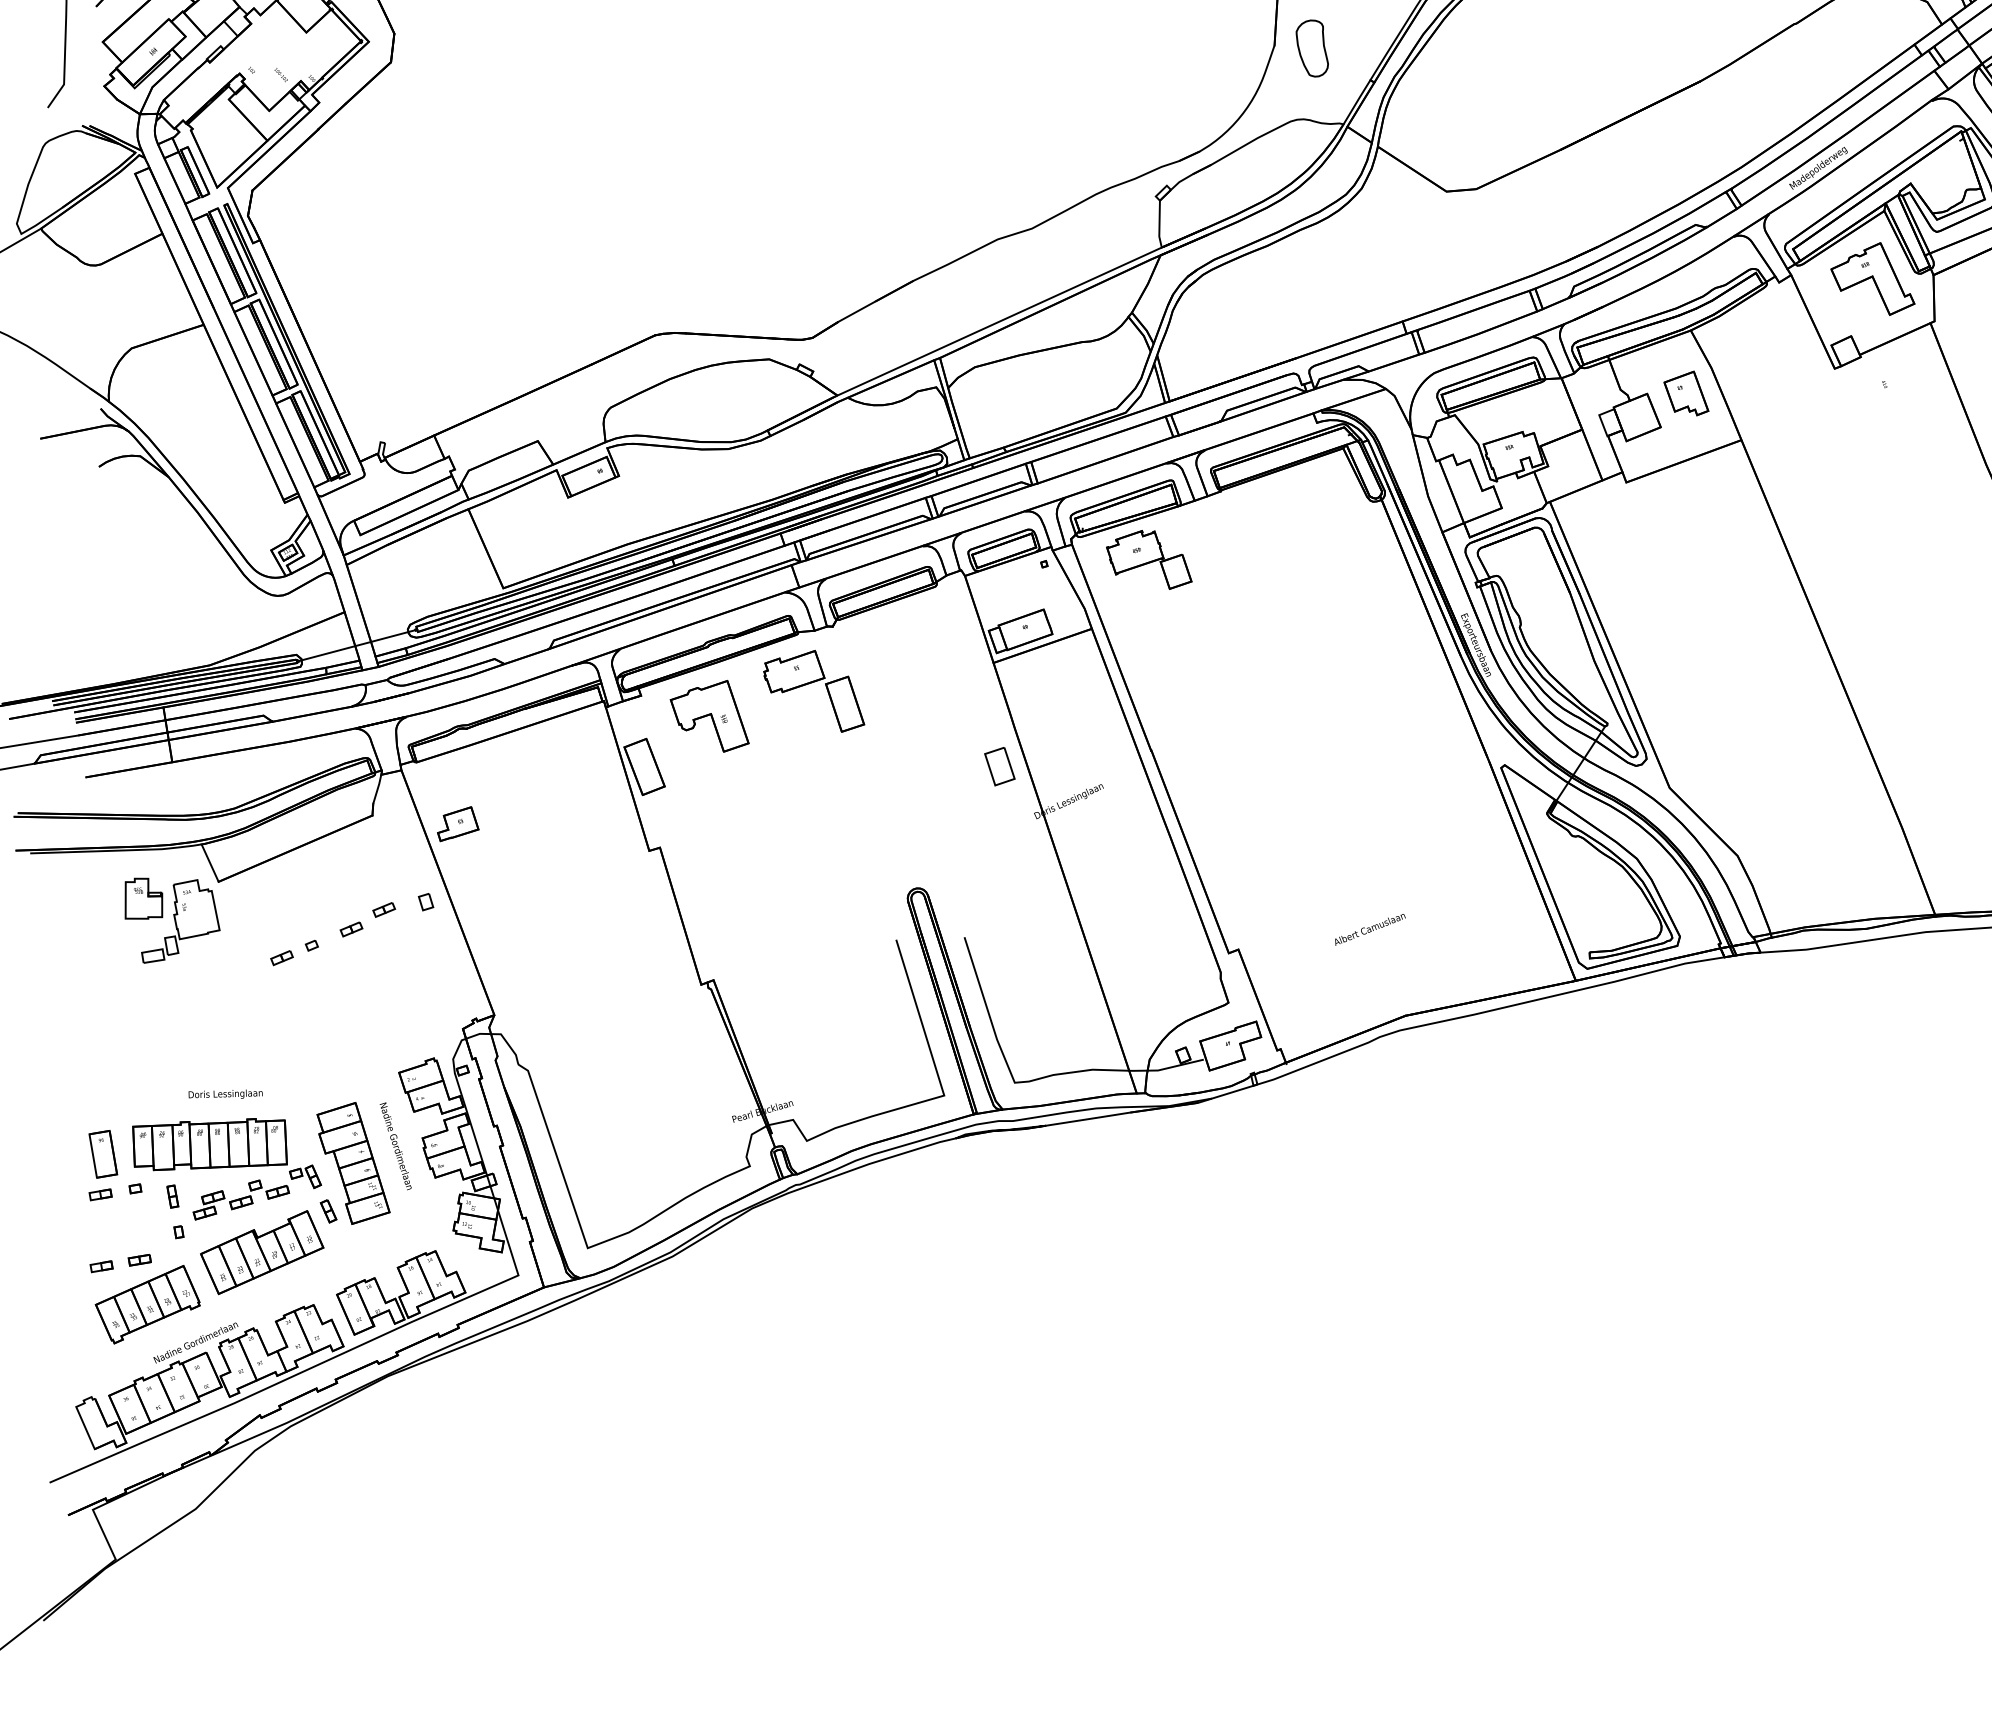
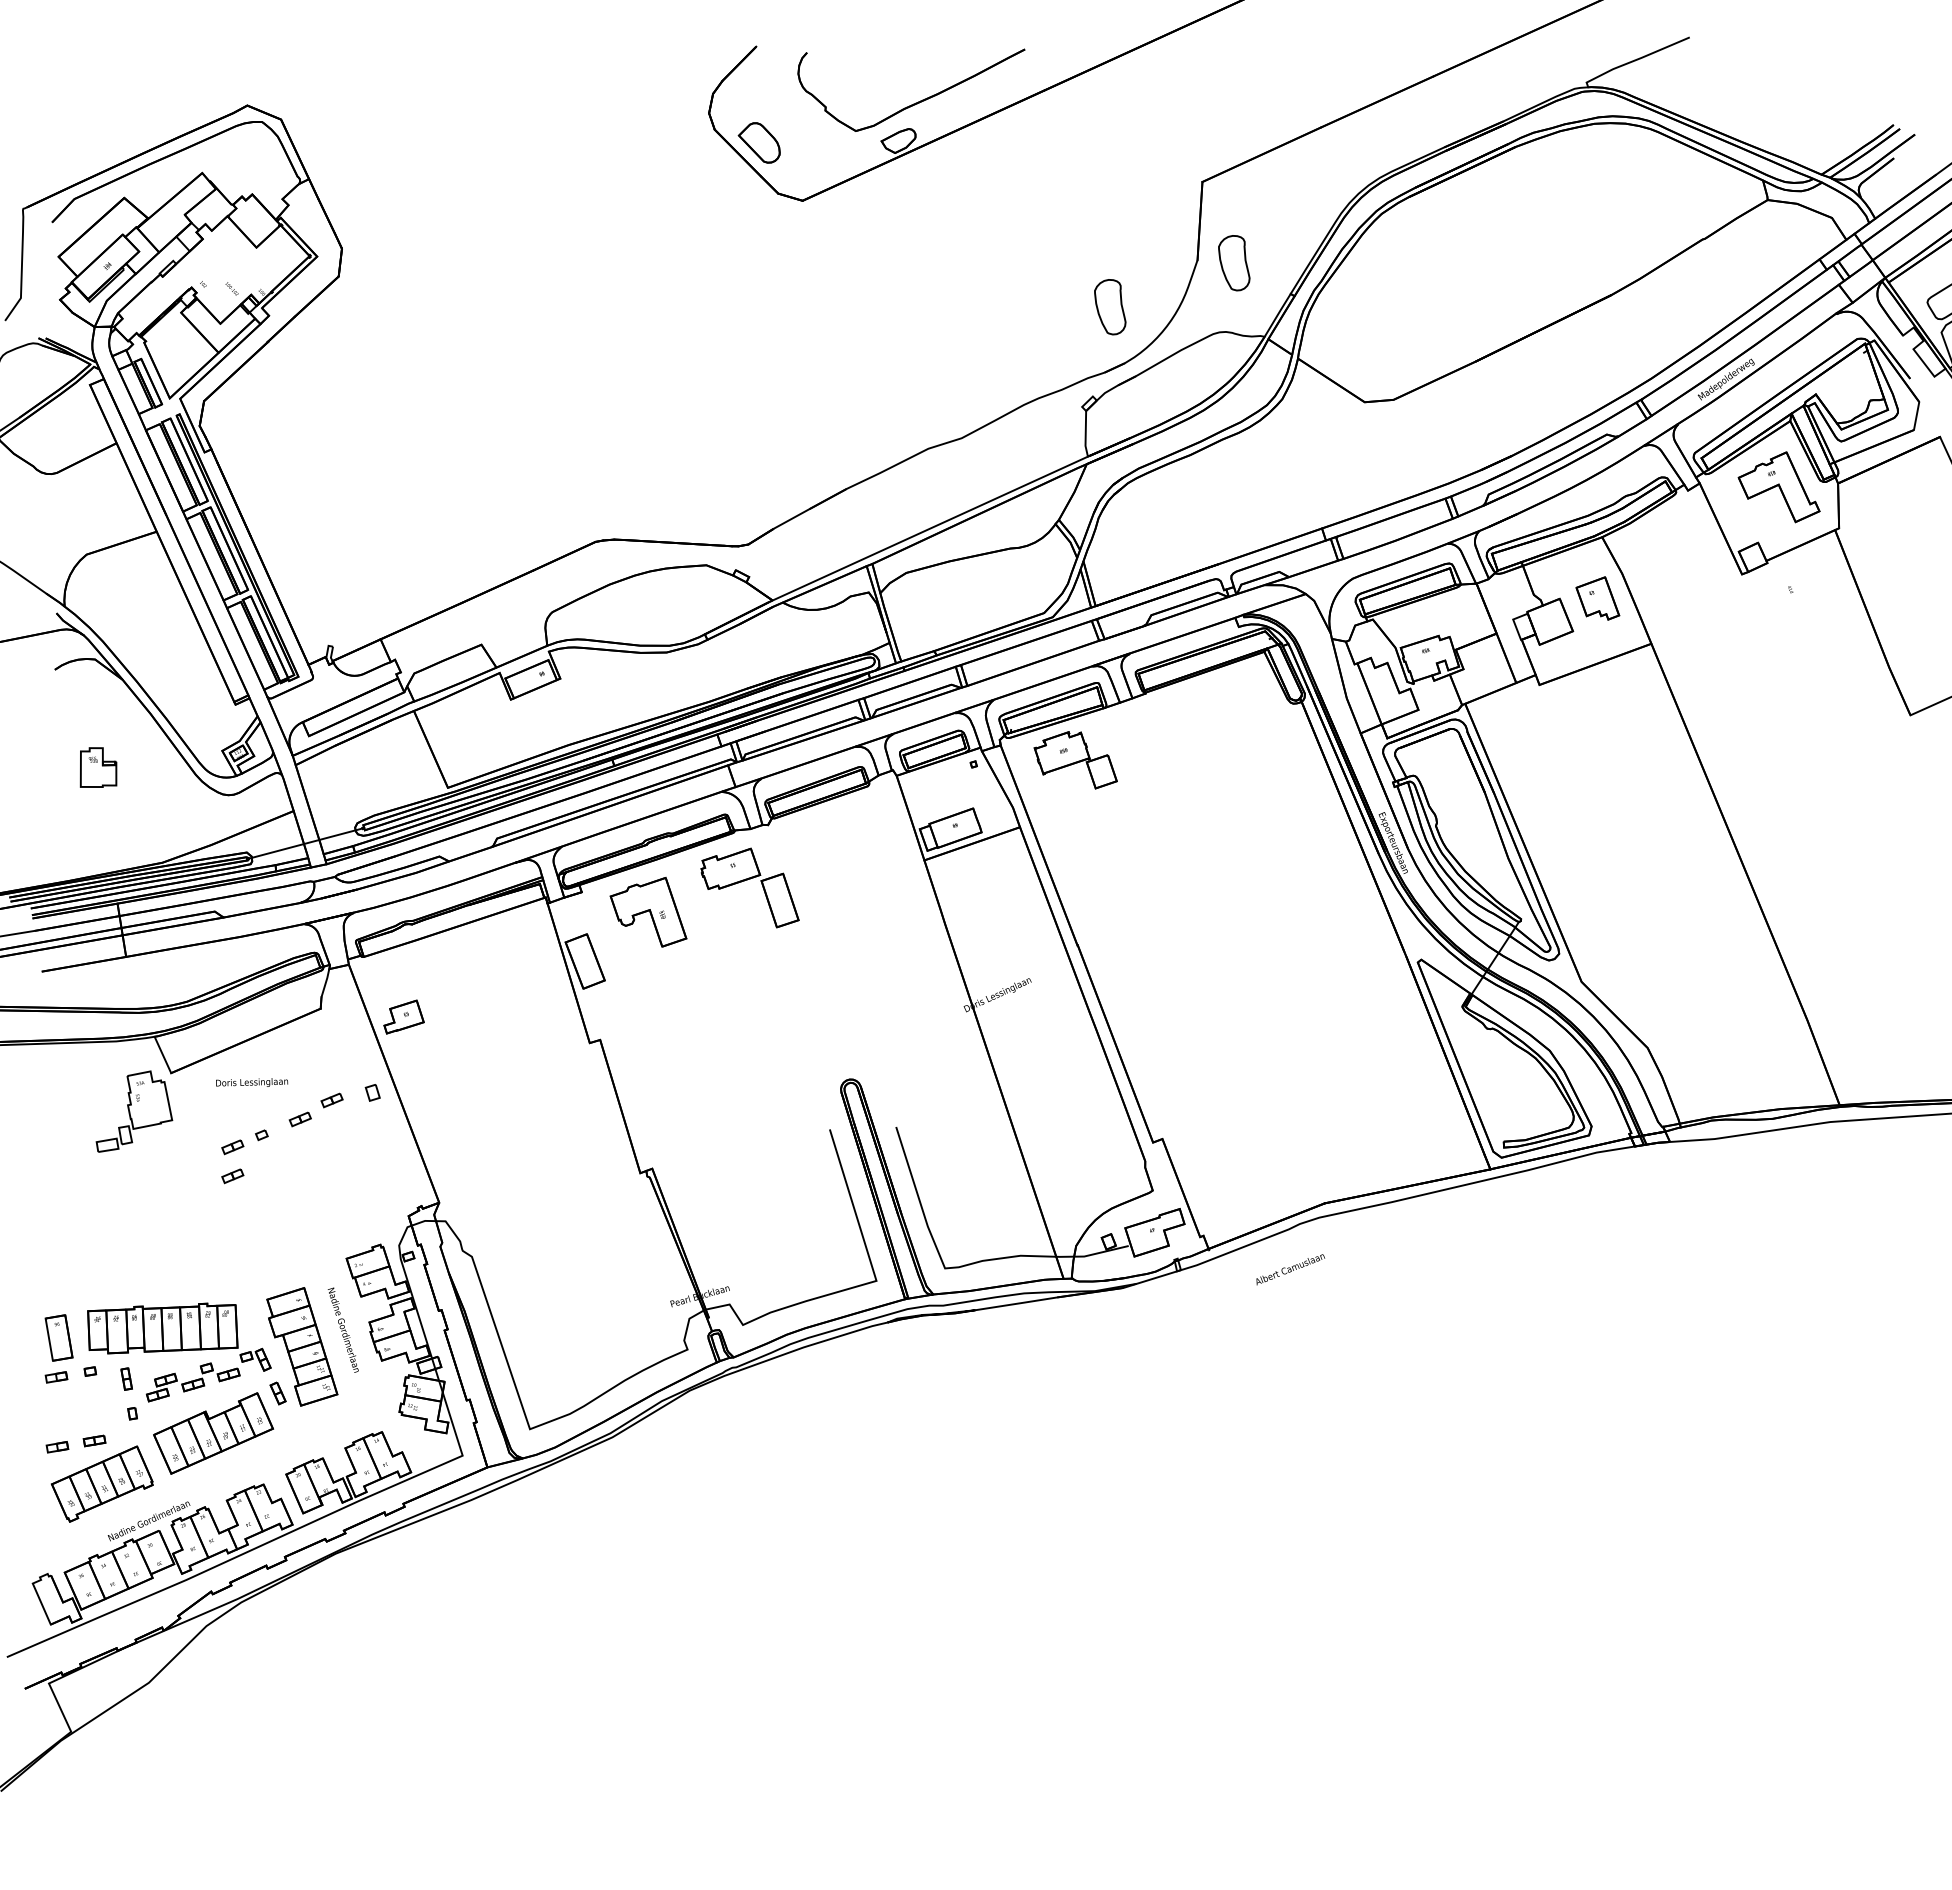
part: (1185, 94) -> (1110, 307), added
part: (999, 766) -> (930, 961), removed
part: (143, 898) -> (98, 767), moved
text: (1370, 929) -> (1290, 1269), moved
part: (281, 988) -> (232, 1176), added
text: (226, 1094) -> (252, 1082), moved

